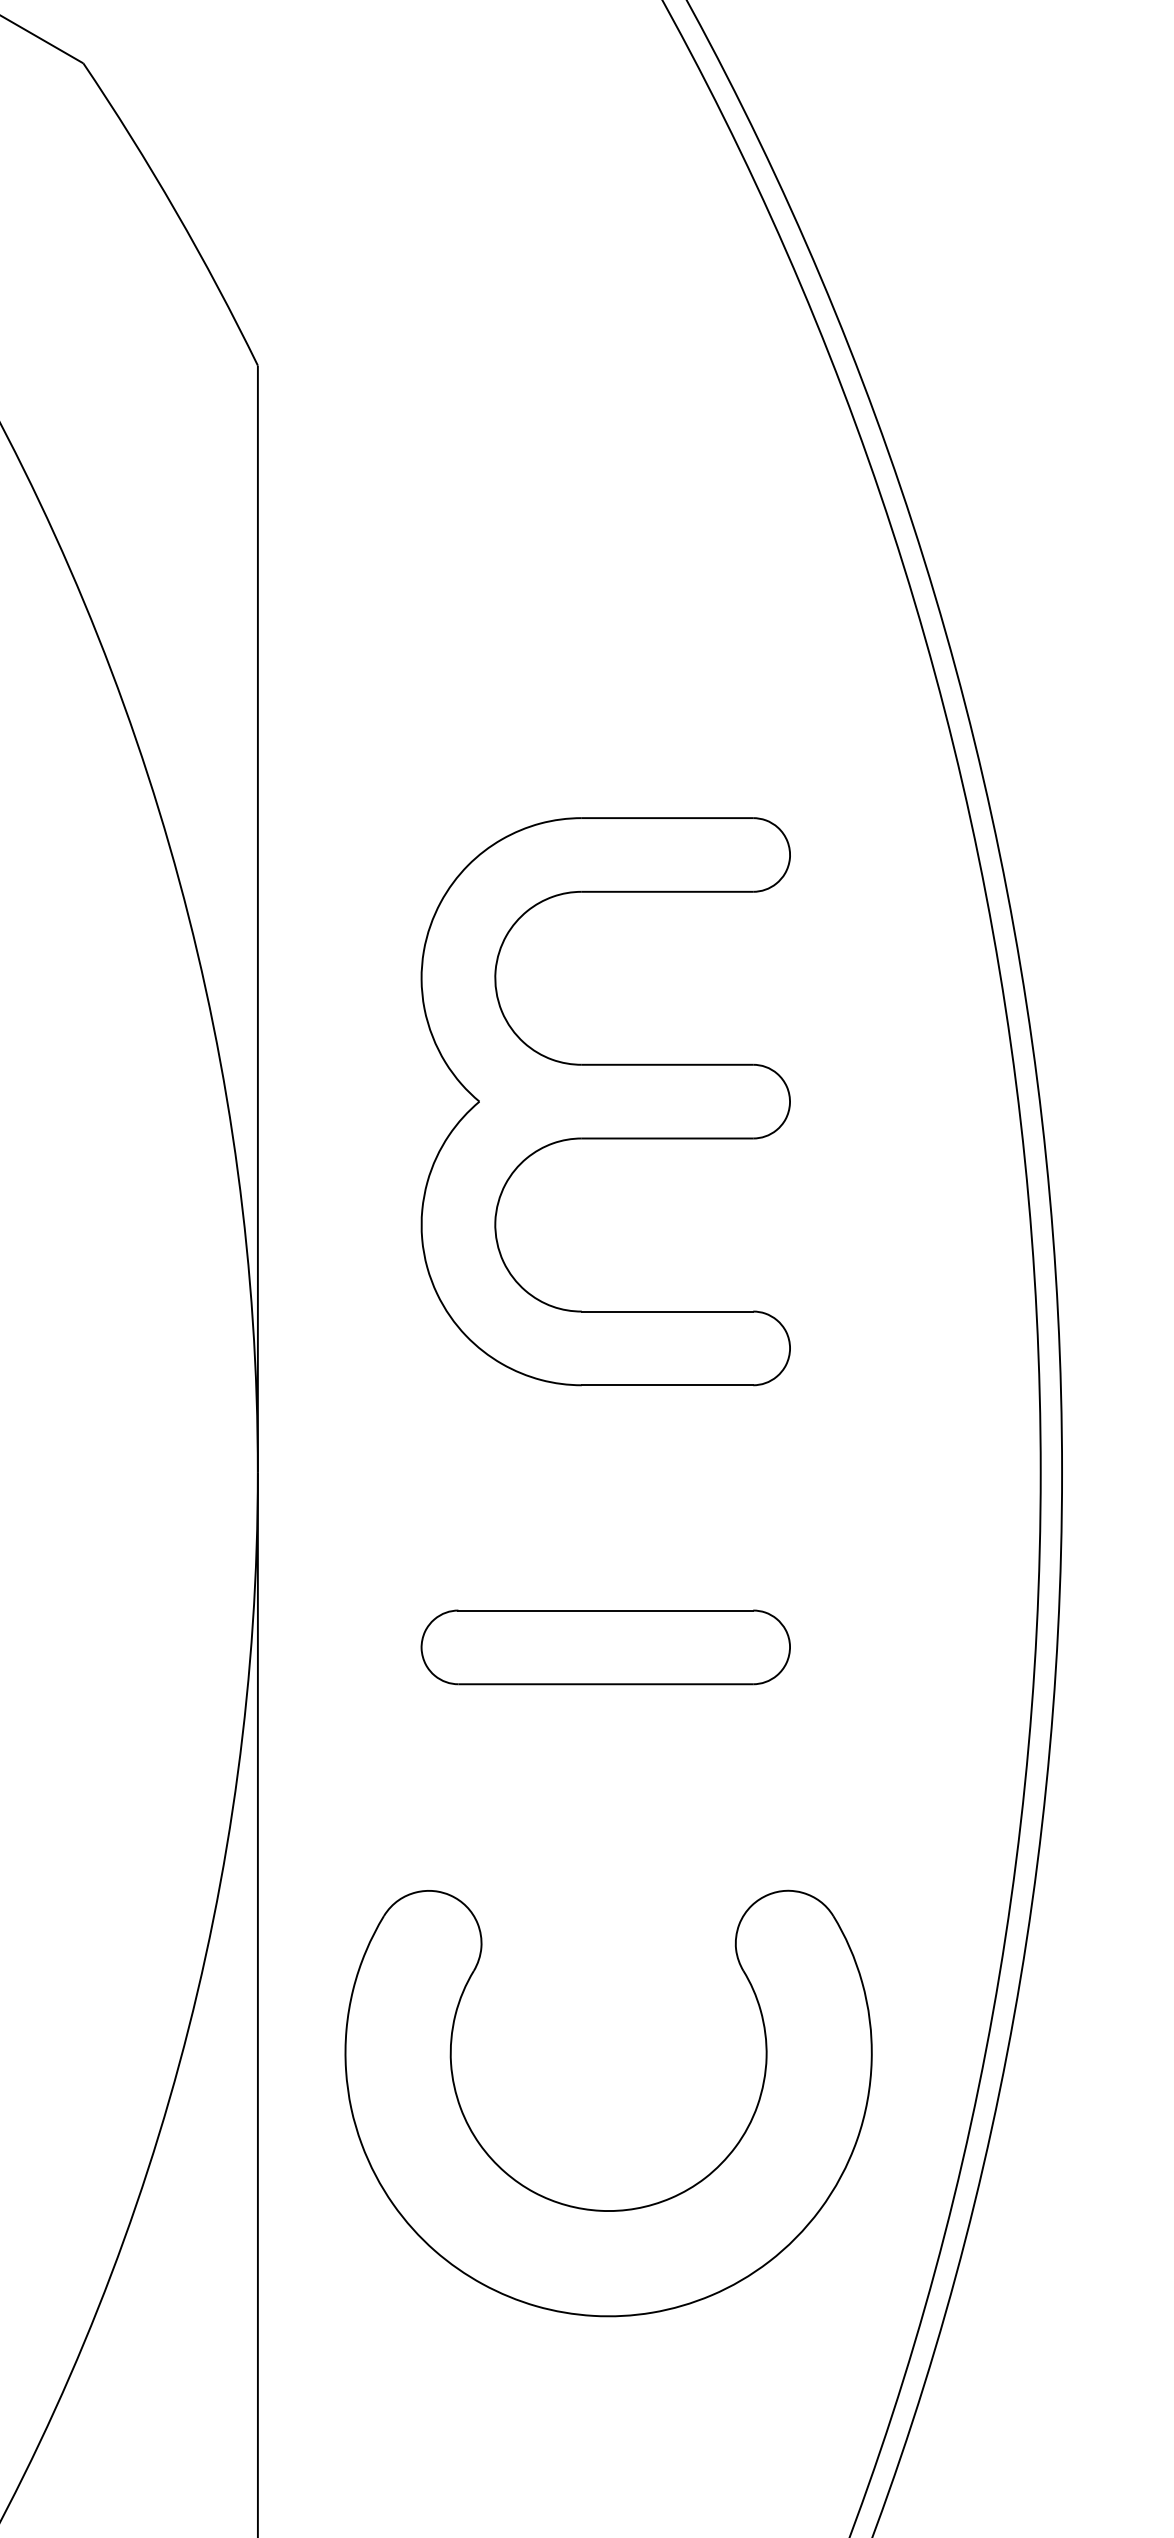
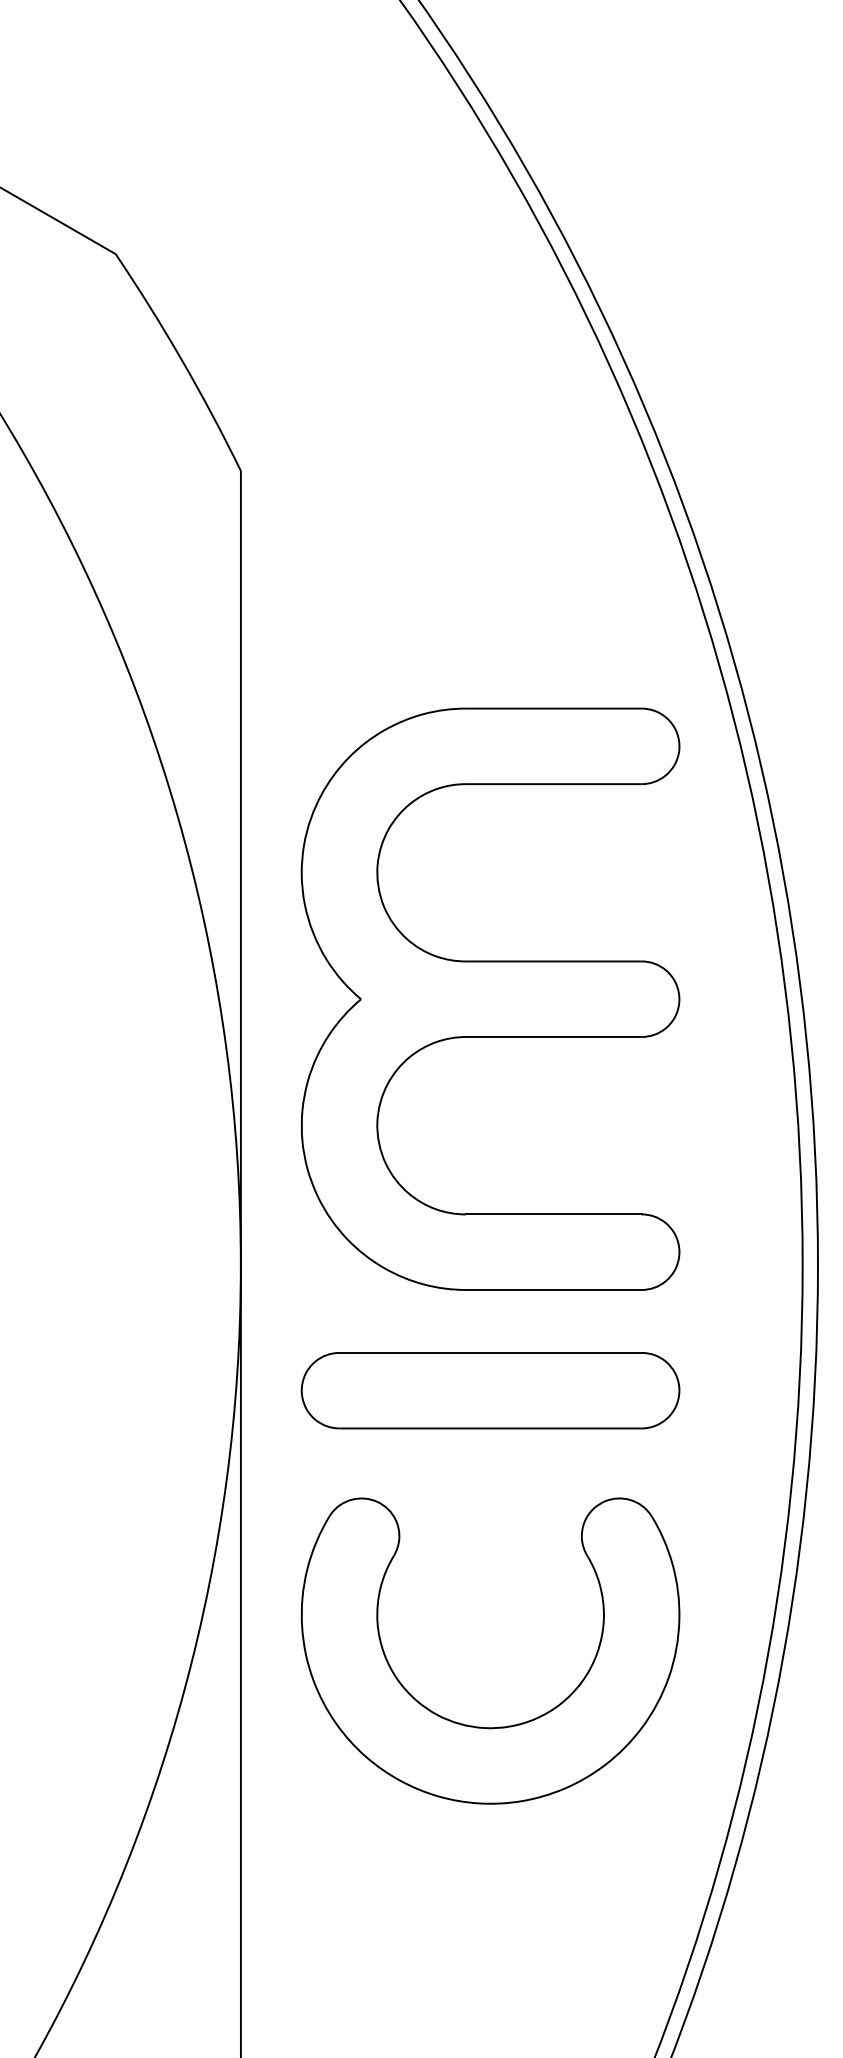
part: (605, 1100) -> (490, 998), size x1.43
part: (605, 1647) -> (490, 1390), size x1.43
part: (619, 2208) -> (498, 1726), moved

